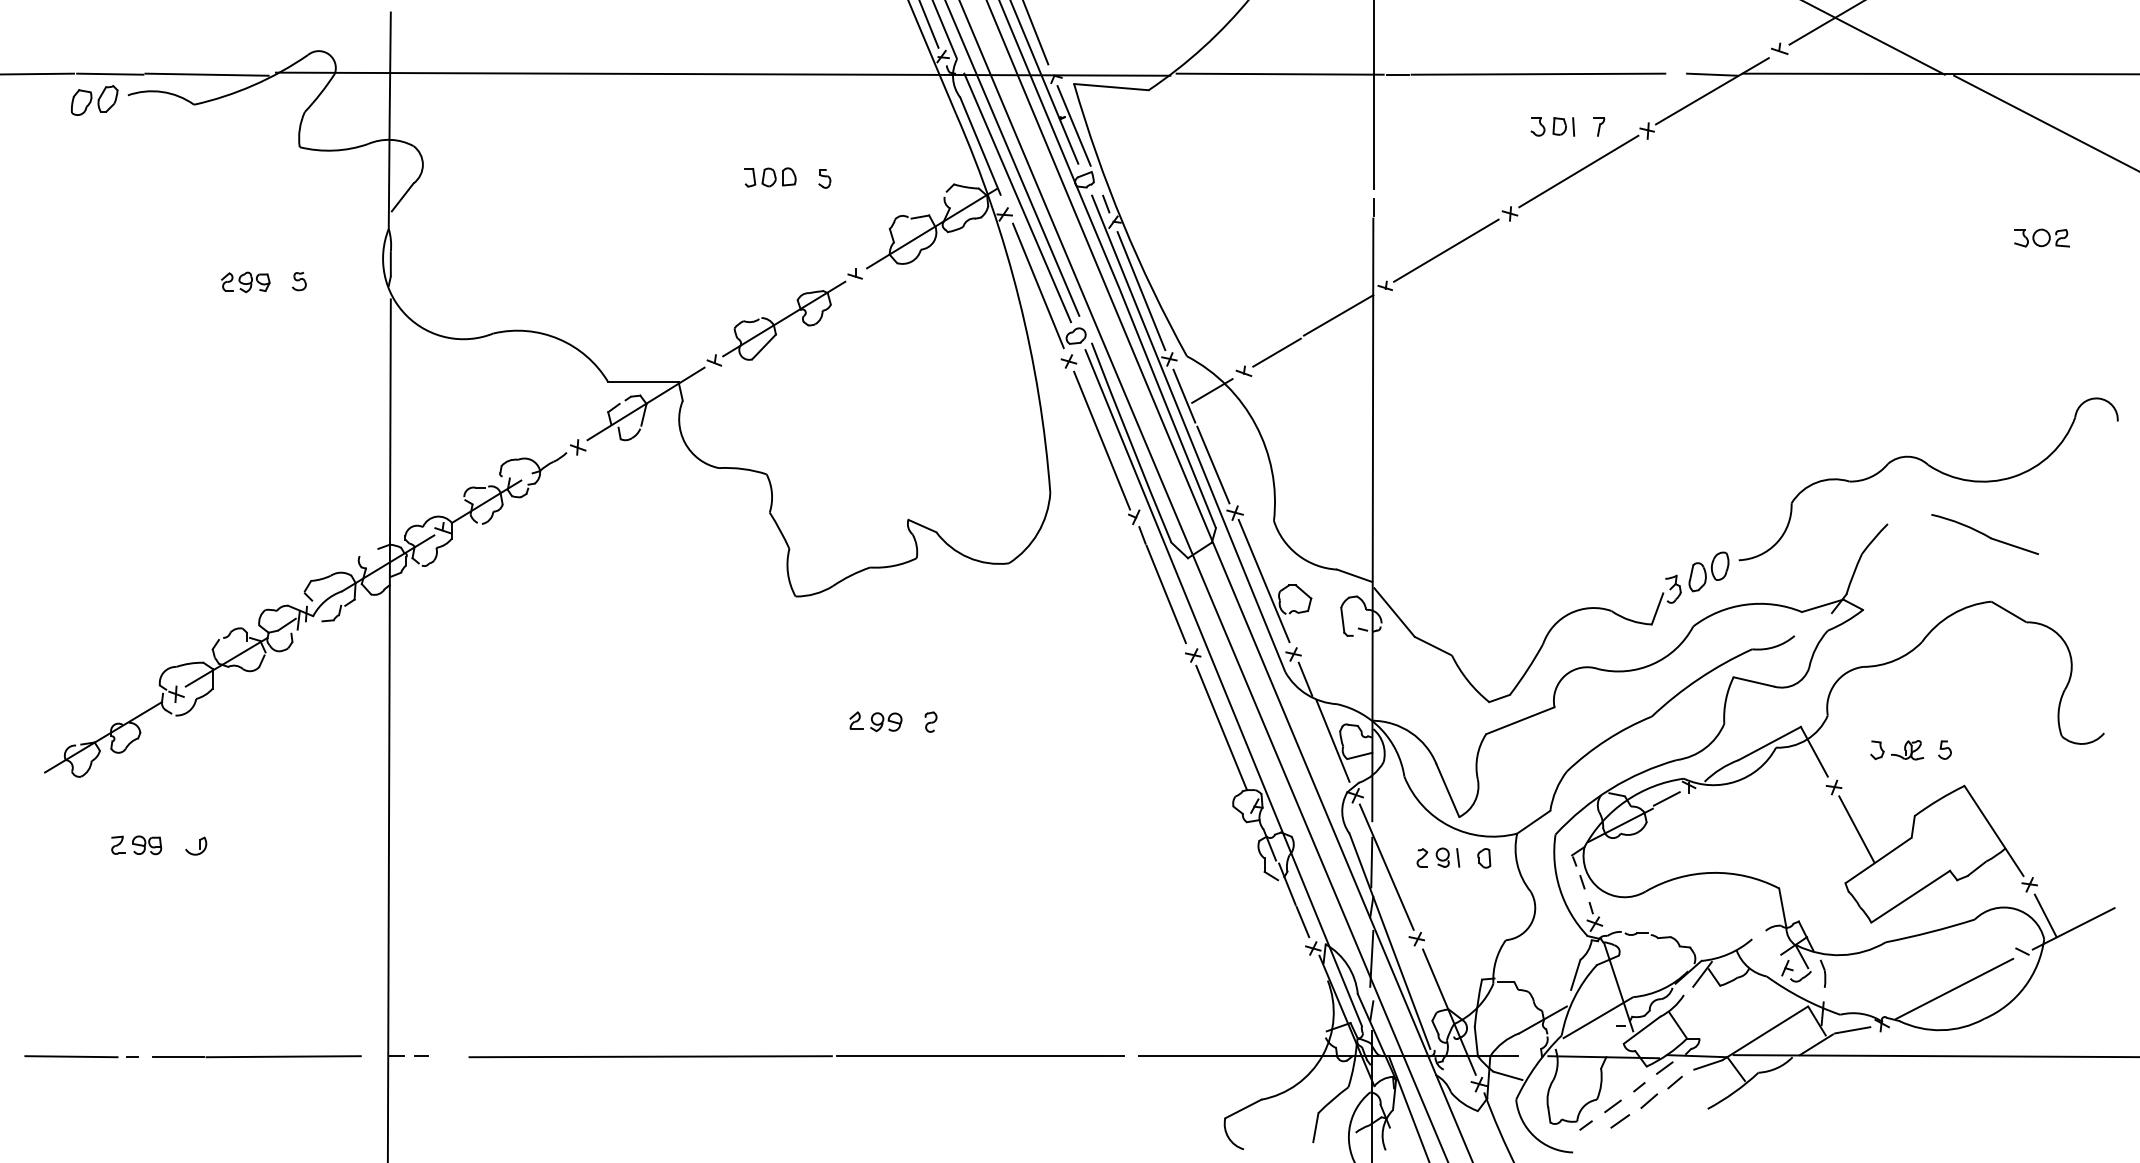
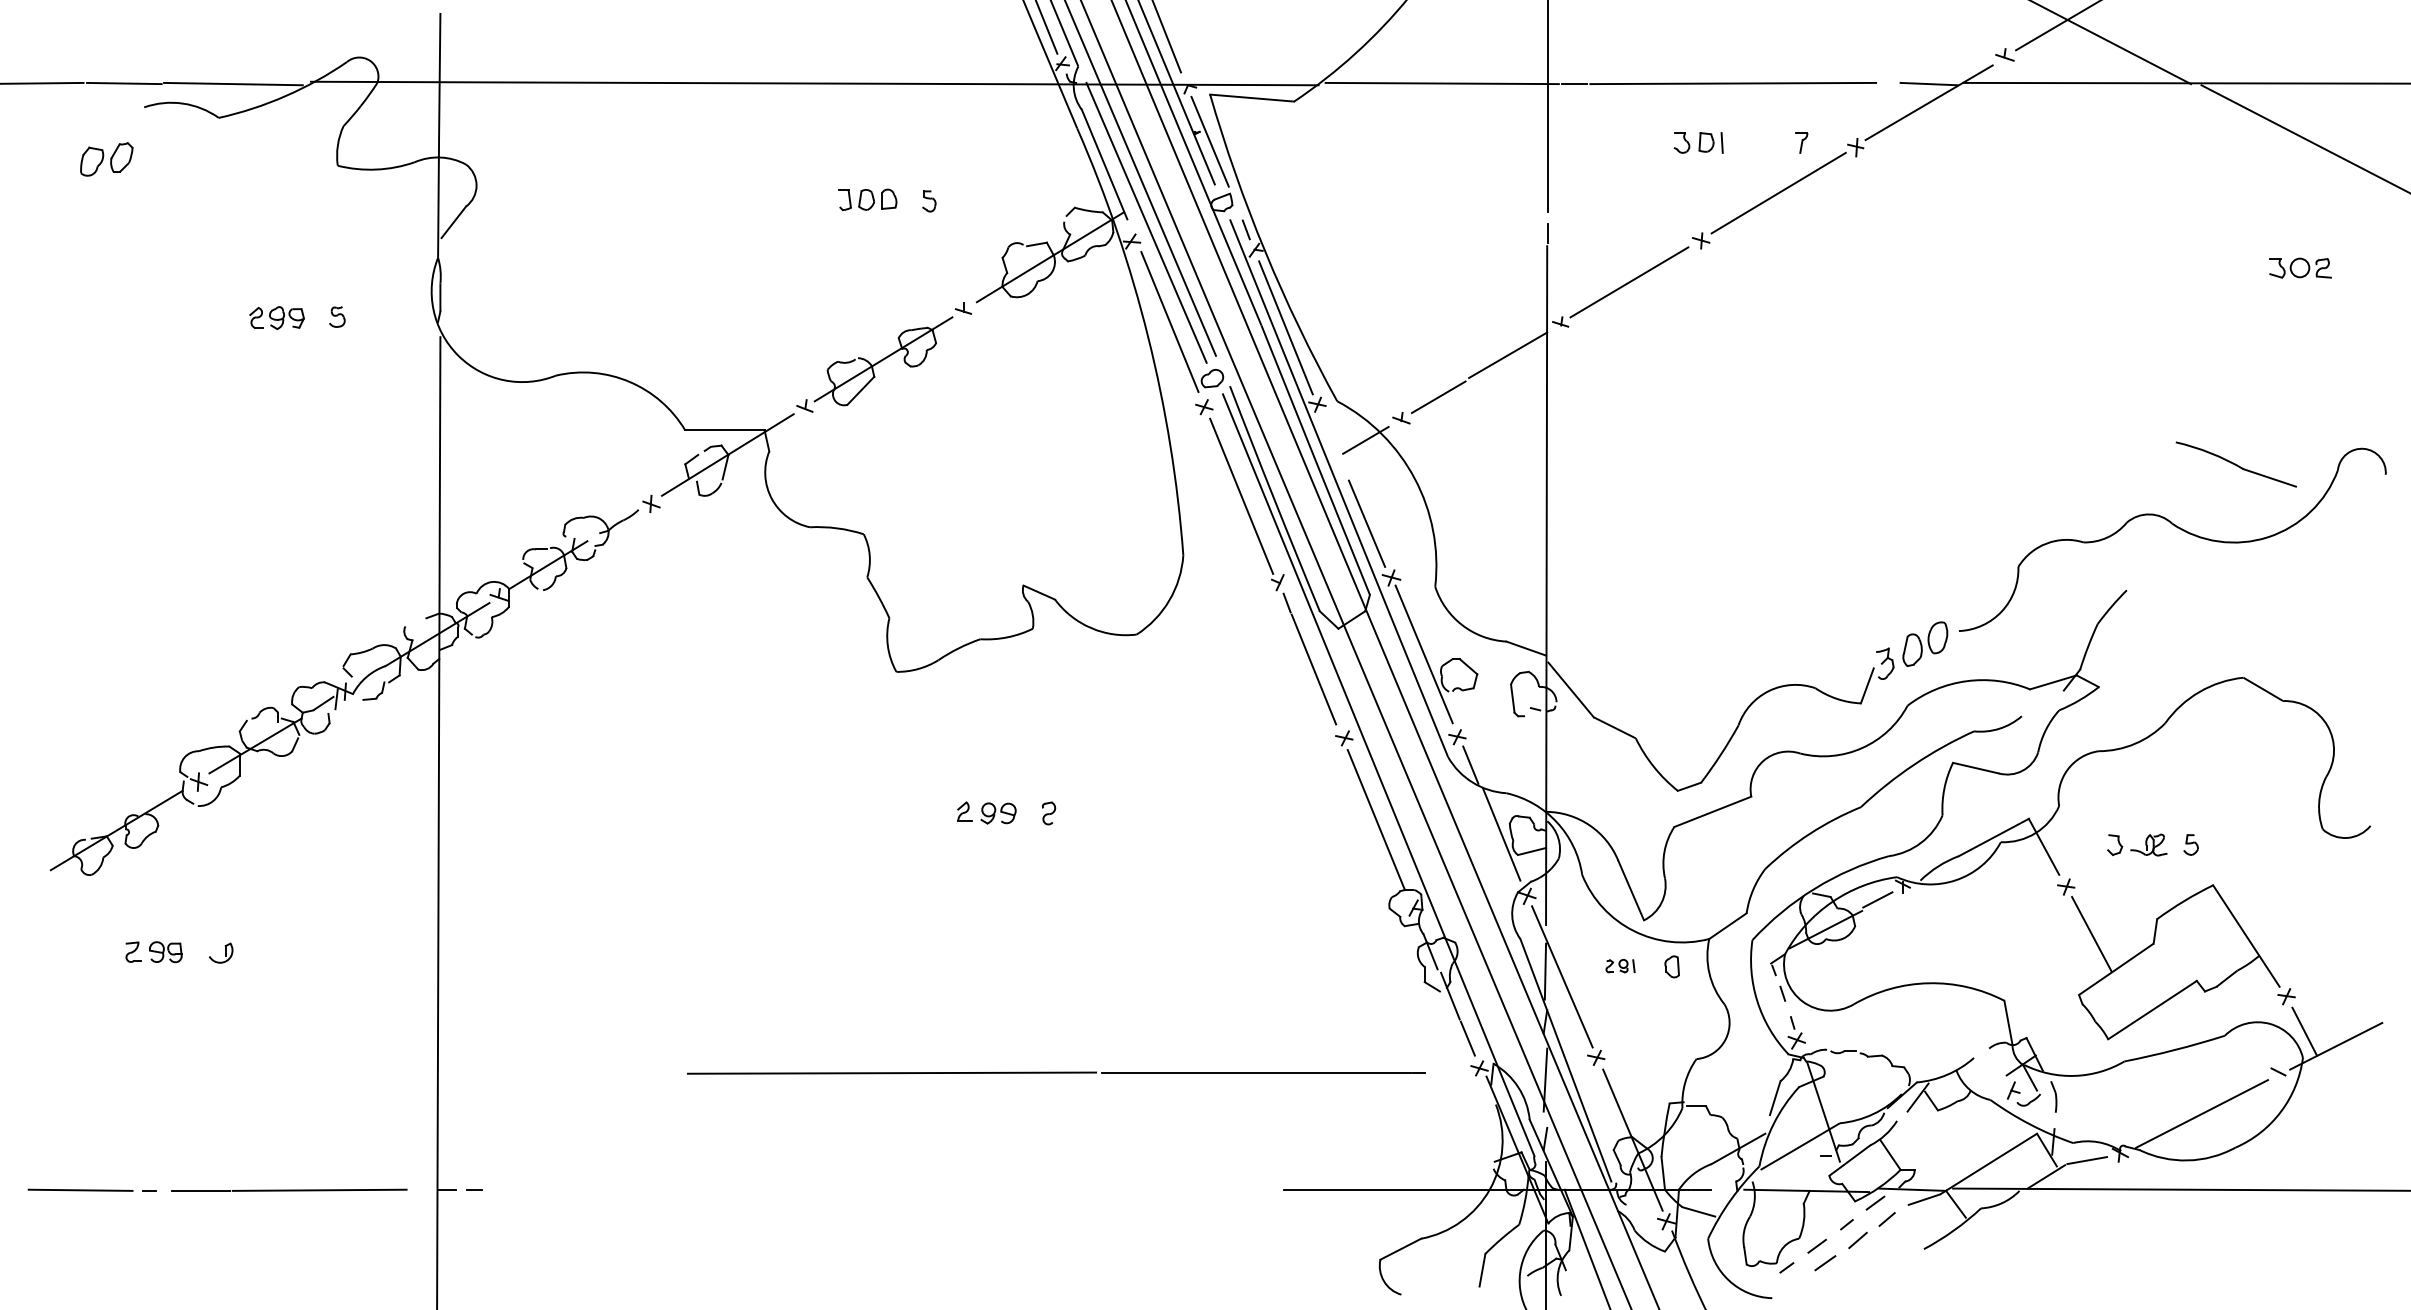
part: (94, 100) -> (106, 159), moved
part: (1552, 126) -> (1698, 142), moved
line: (1184, 395) -> (1334, 445), removed
part: (1984, 534) -> (2235, 464), moved
part: (1438, 857) -> (1620, 965), size x0.6
line: (796, 1056) -> (1056, 1072), moved

